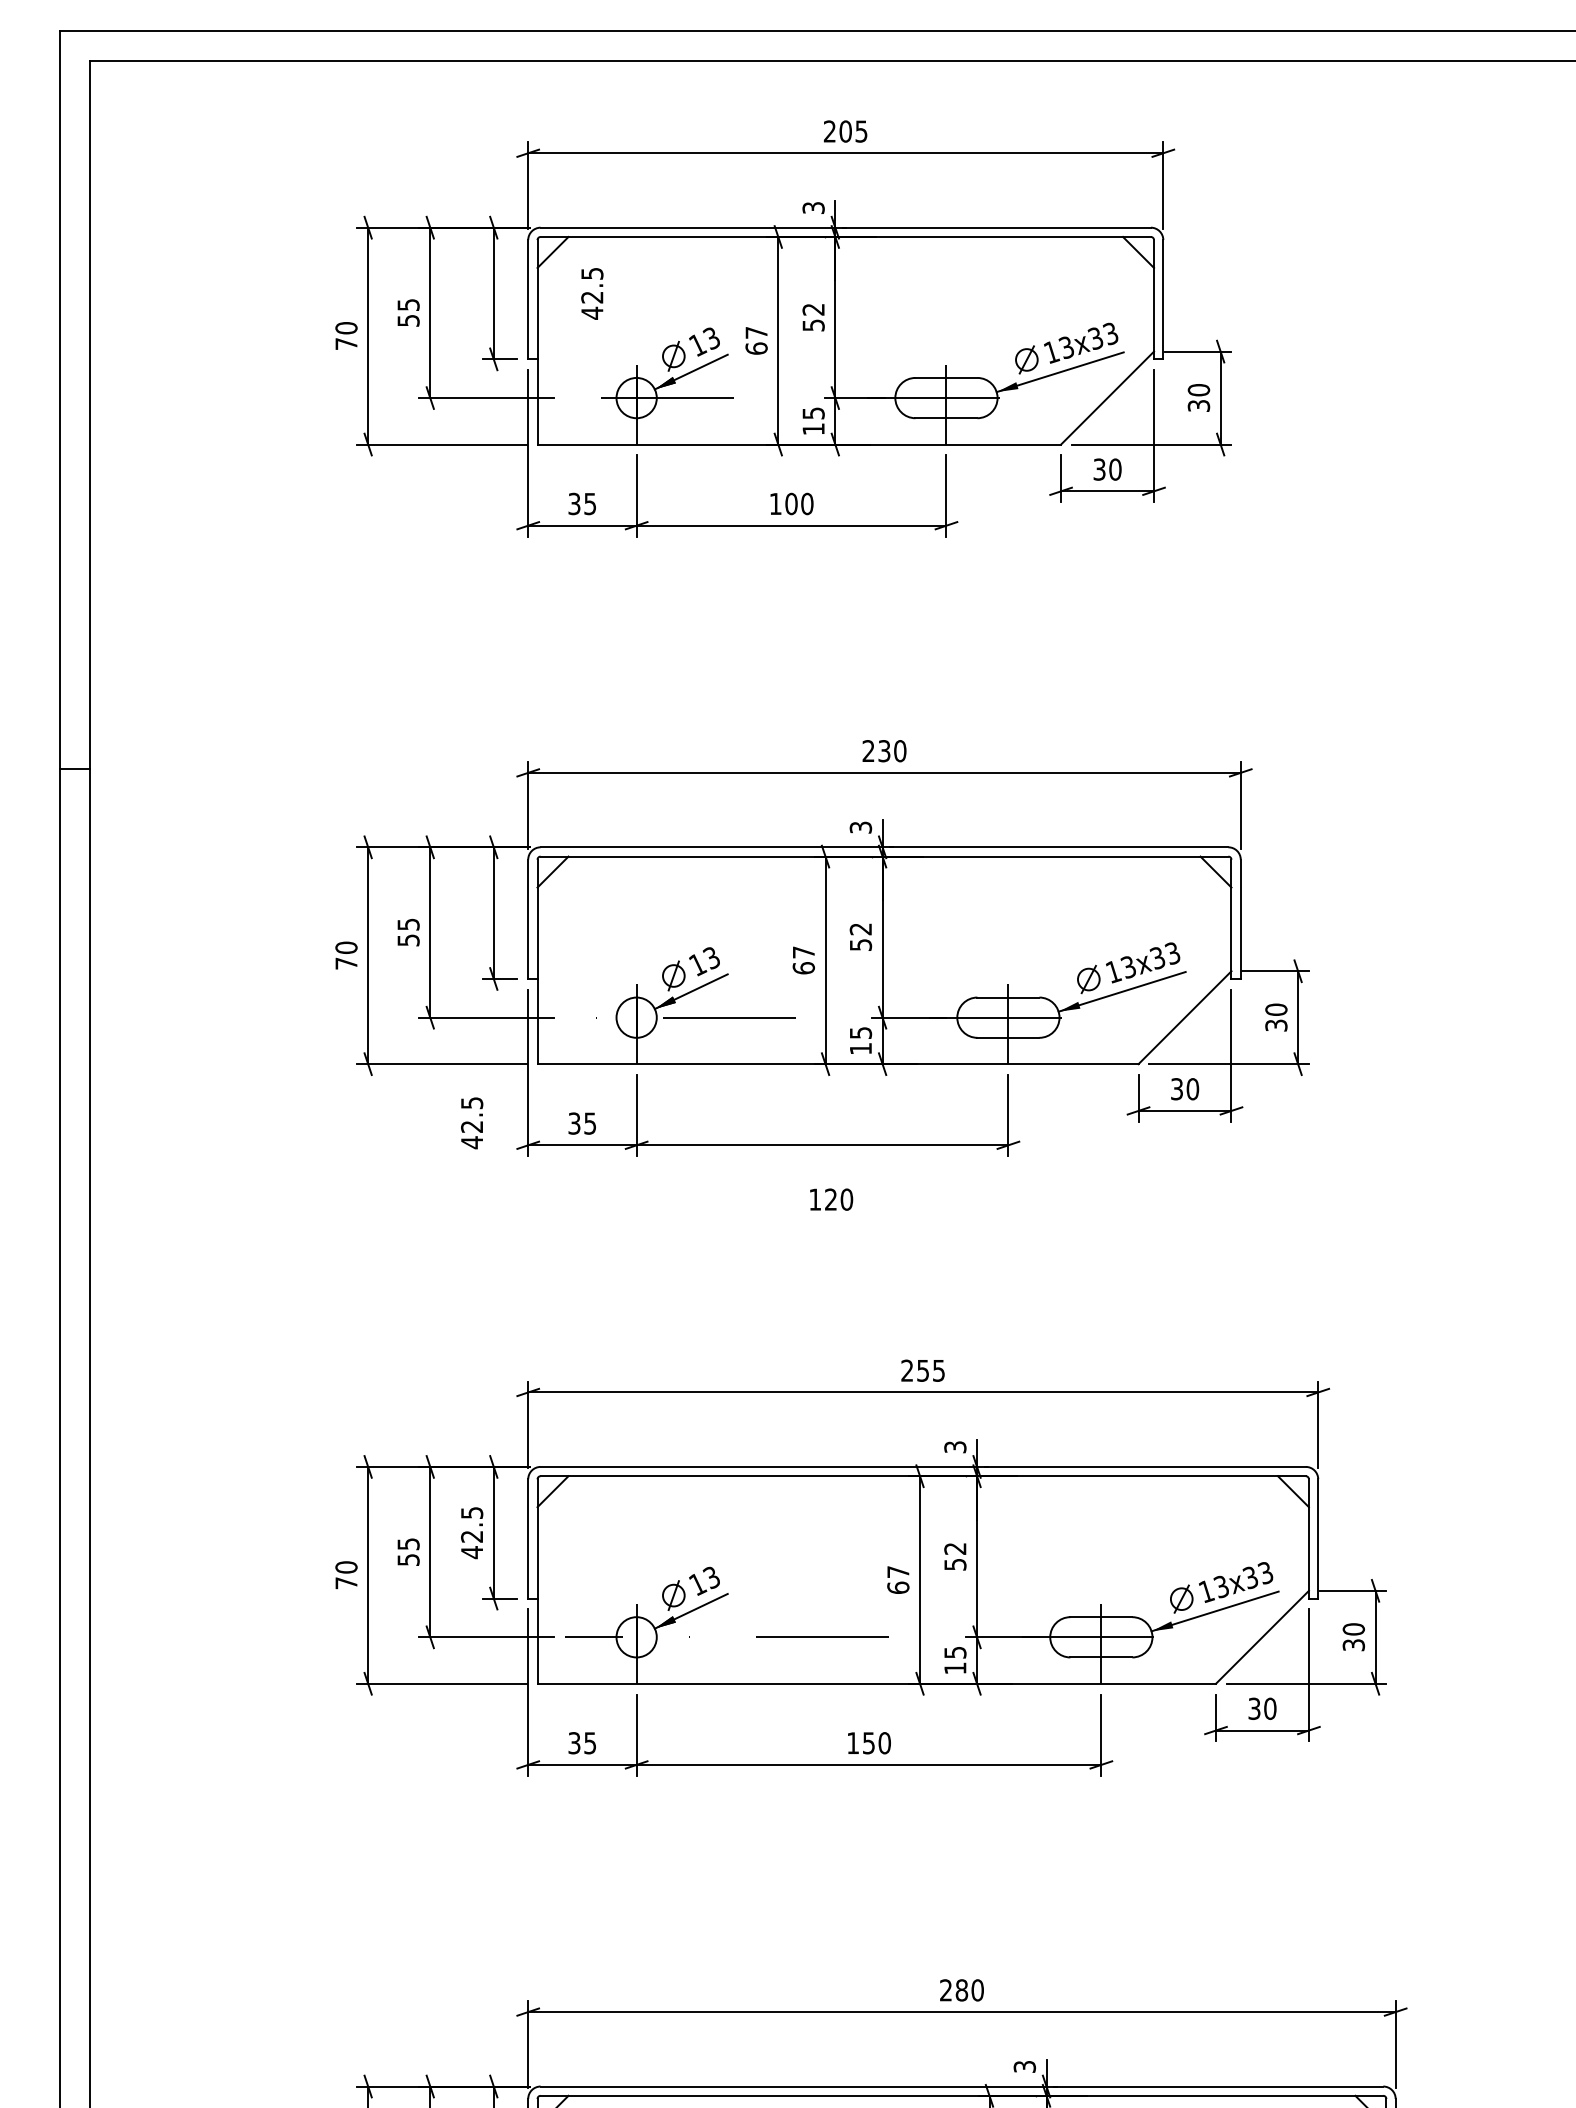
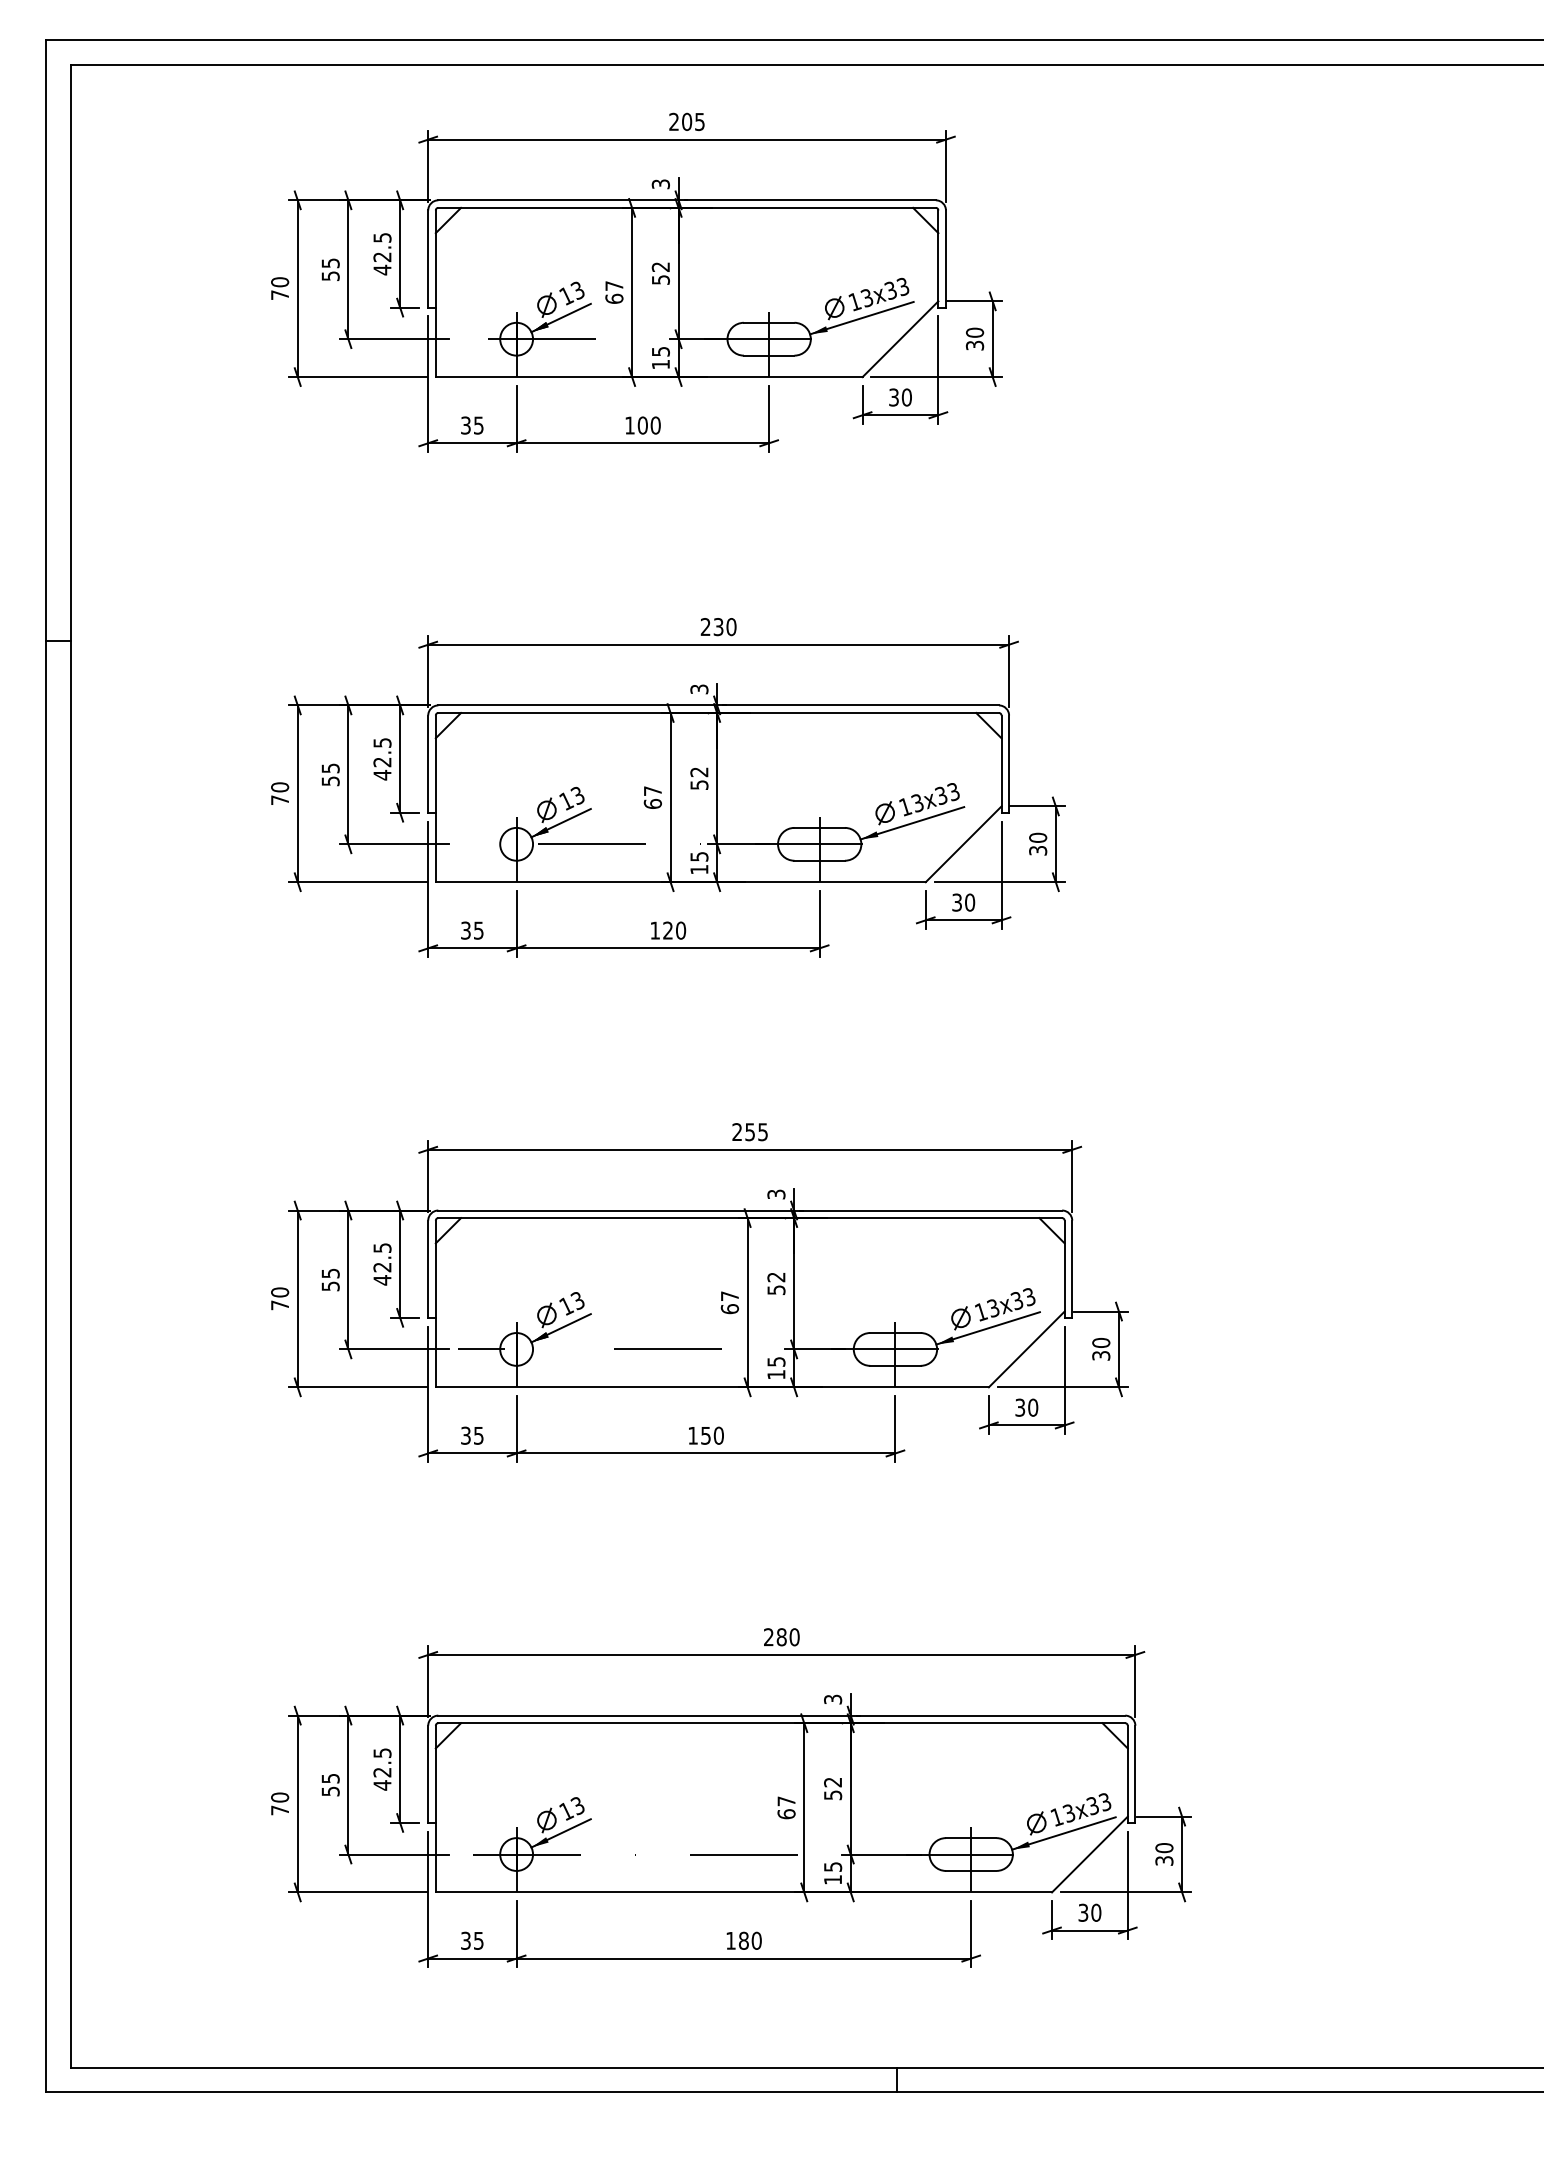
text: (592, 294) -> (382, 254), moved
text: (472, 1123) -> (382, 759), moved
text: (831, 1199) -> (668, 930), moved

